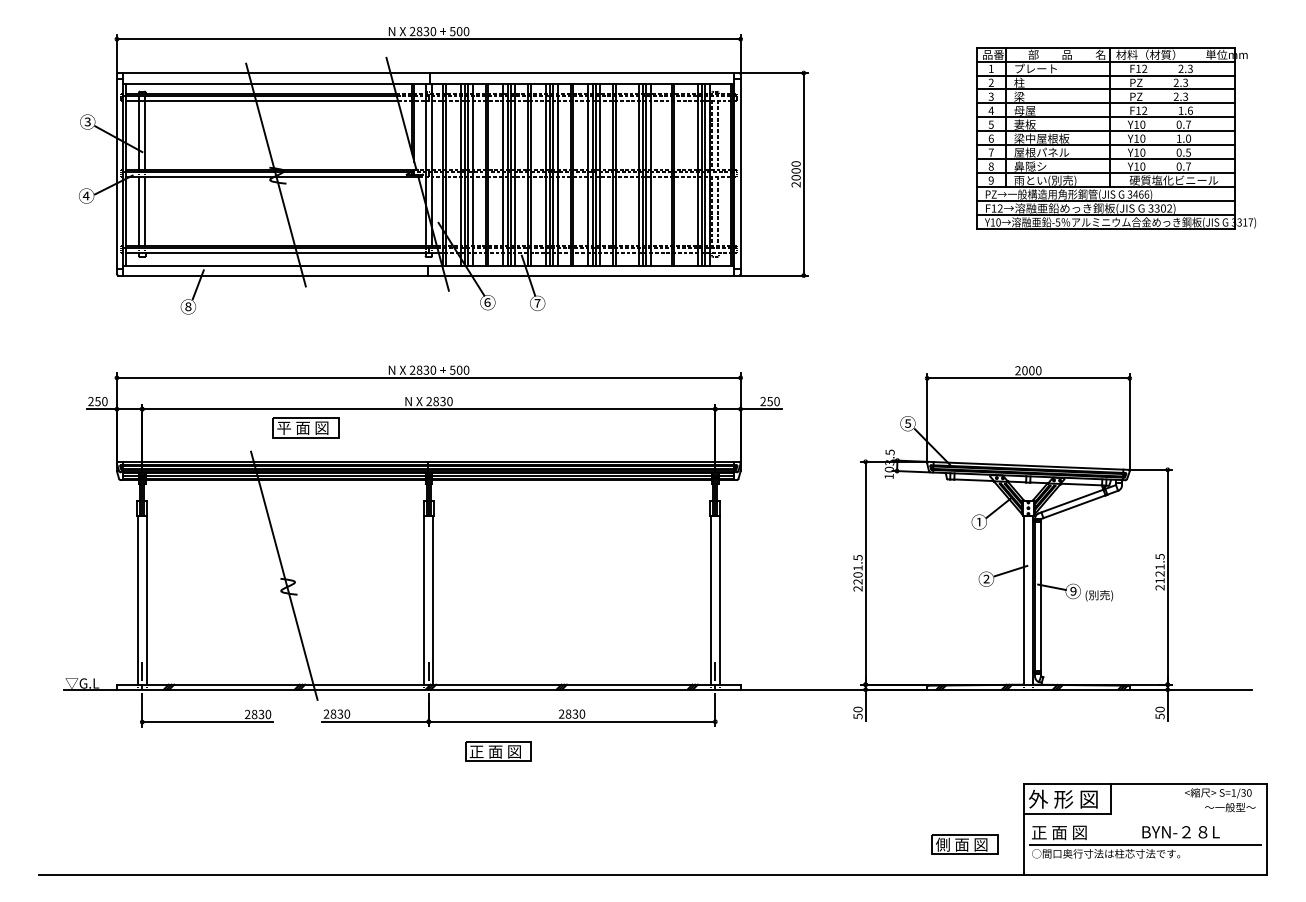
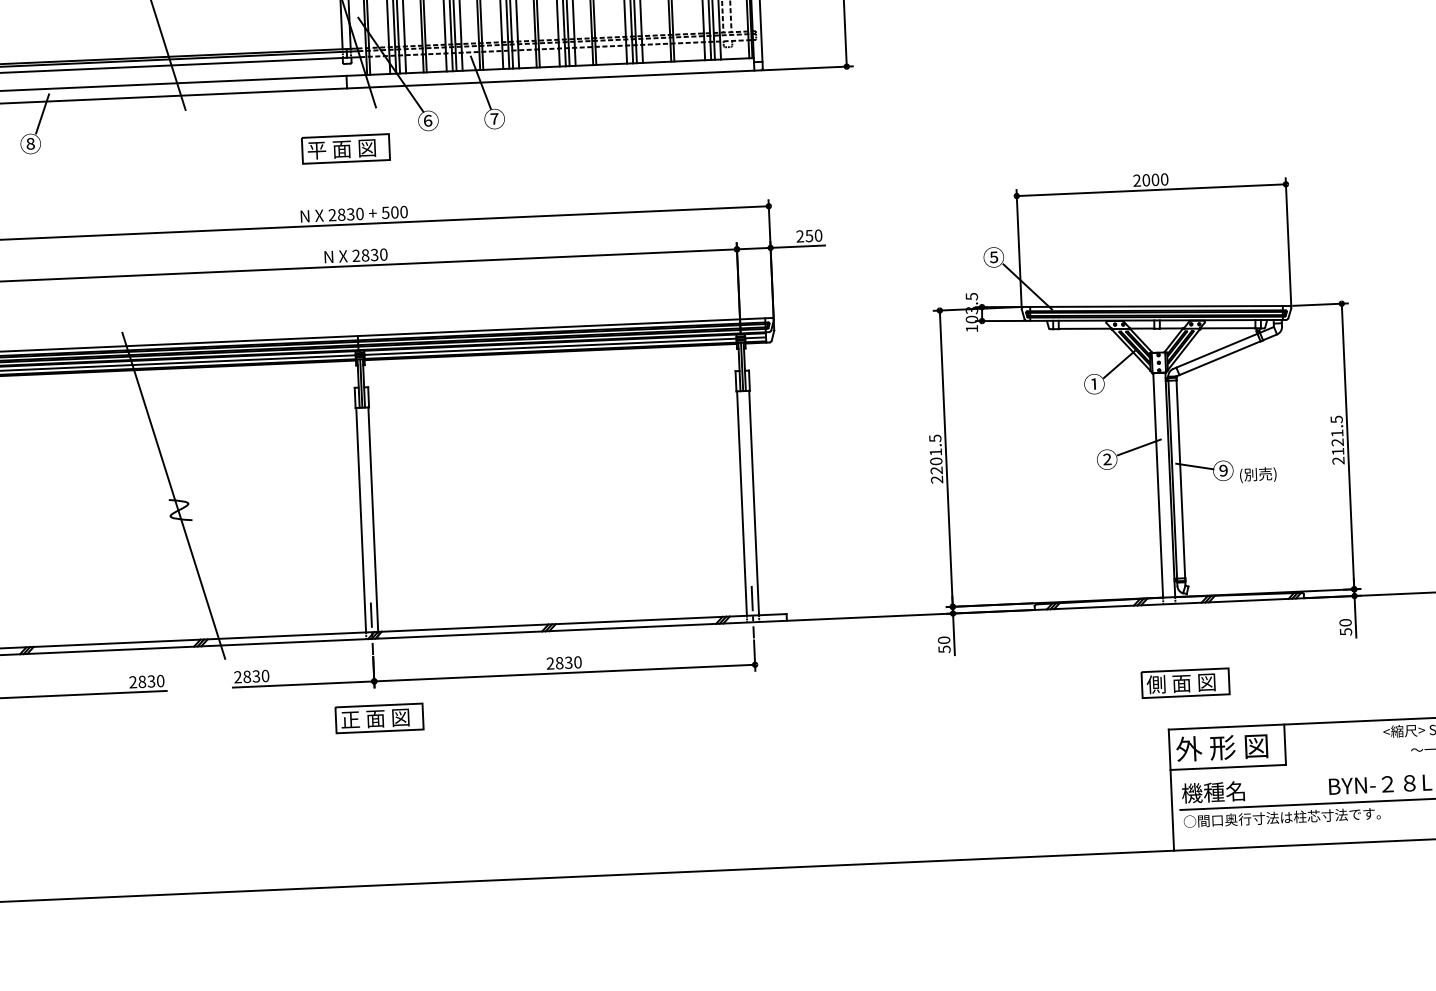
part: (305, 427) -> (345, 148), moved
part: (498, 751) -> (379, 718), moved
text: (1058, 832) -> (1217, 792), 正 面 図 -> 機種名
part: (964, 844) -> (1184, 682), moved

